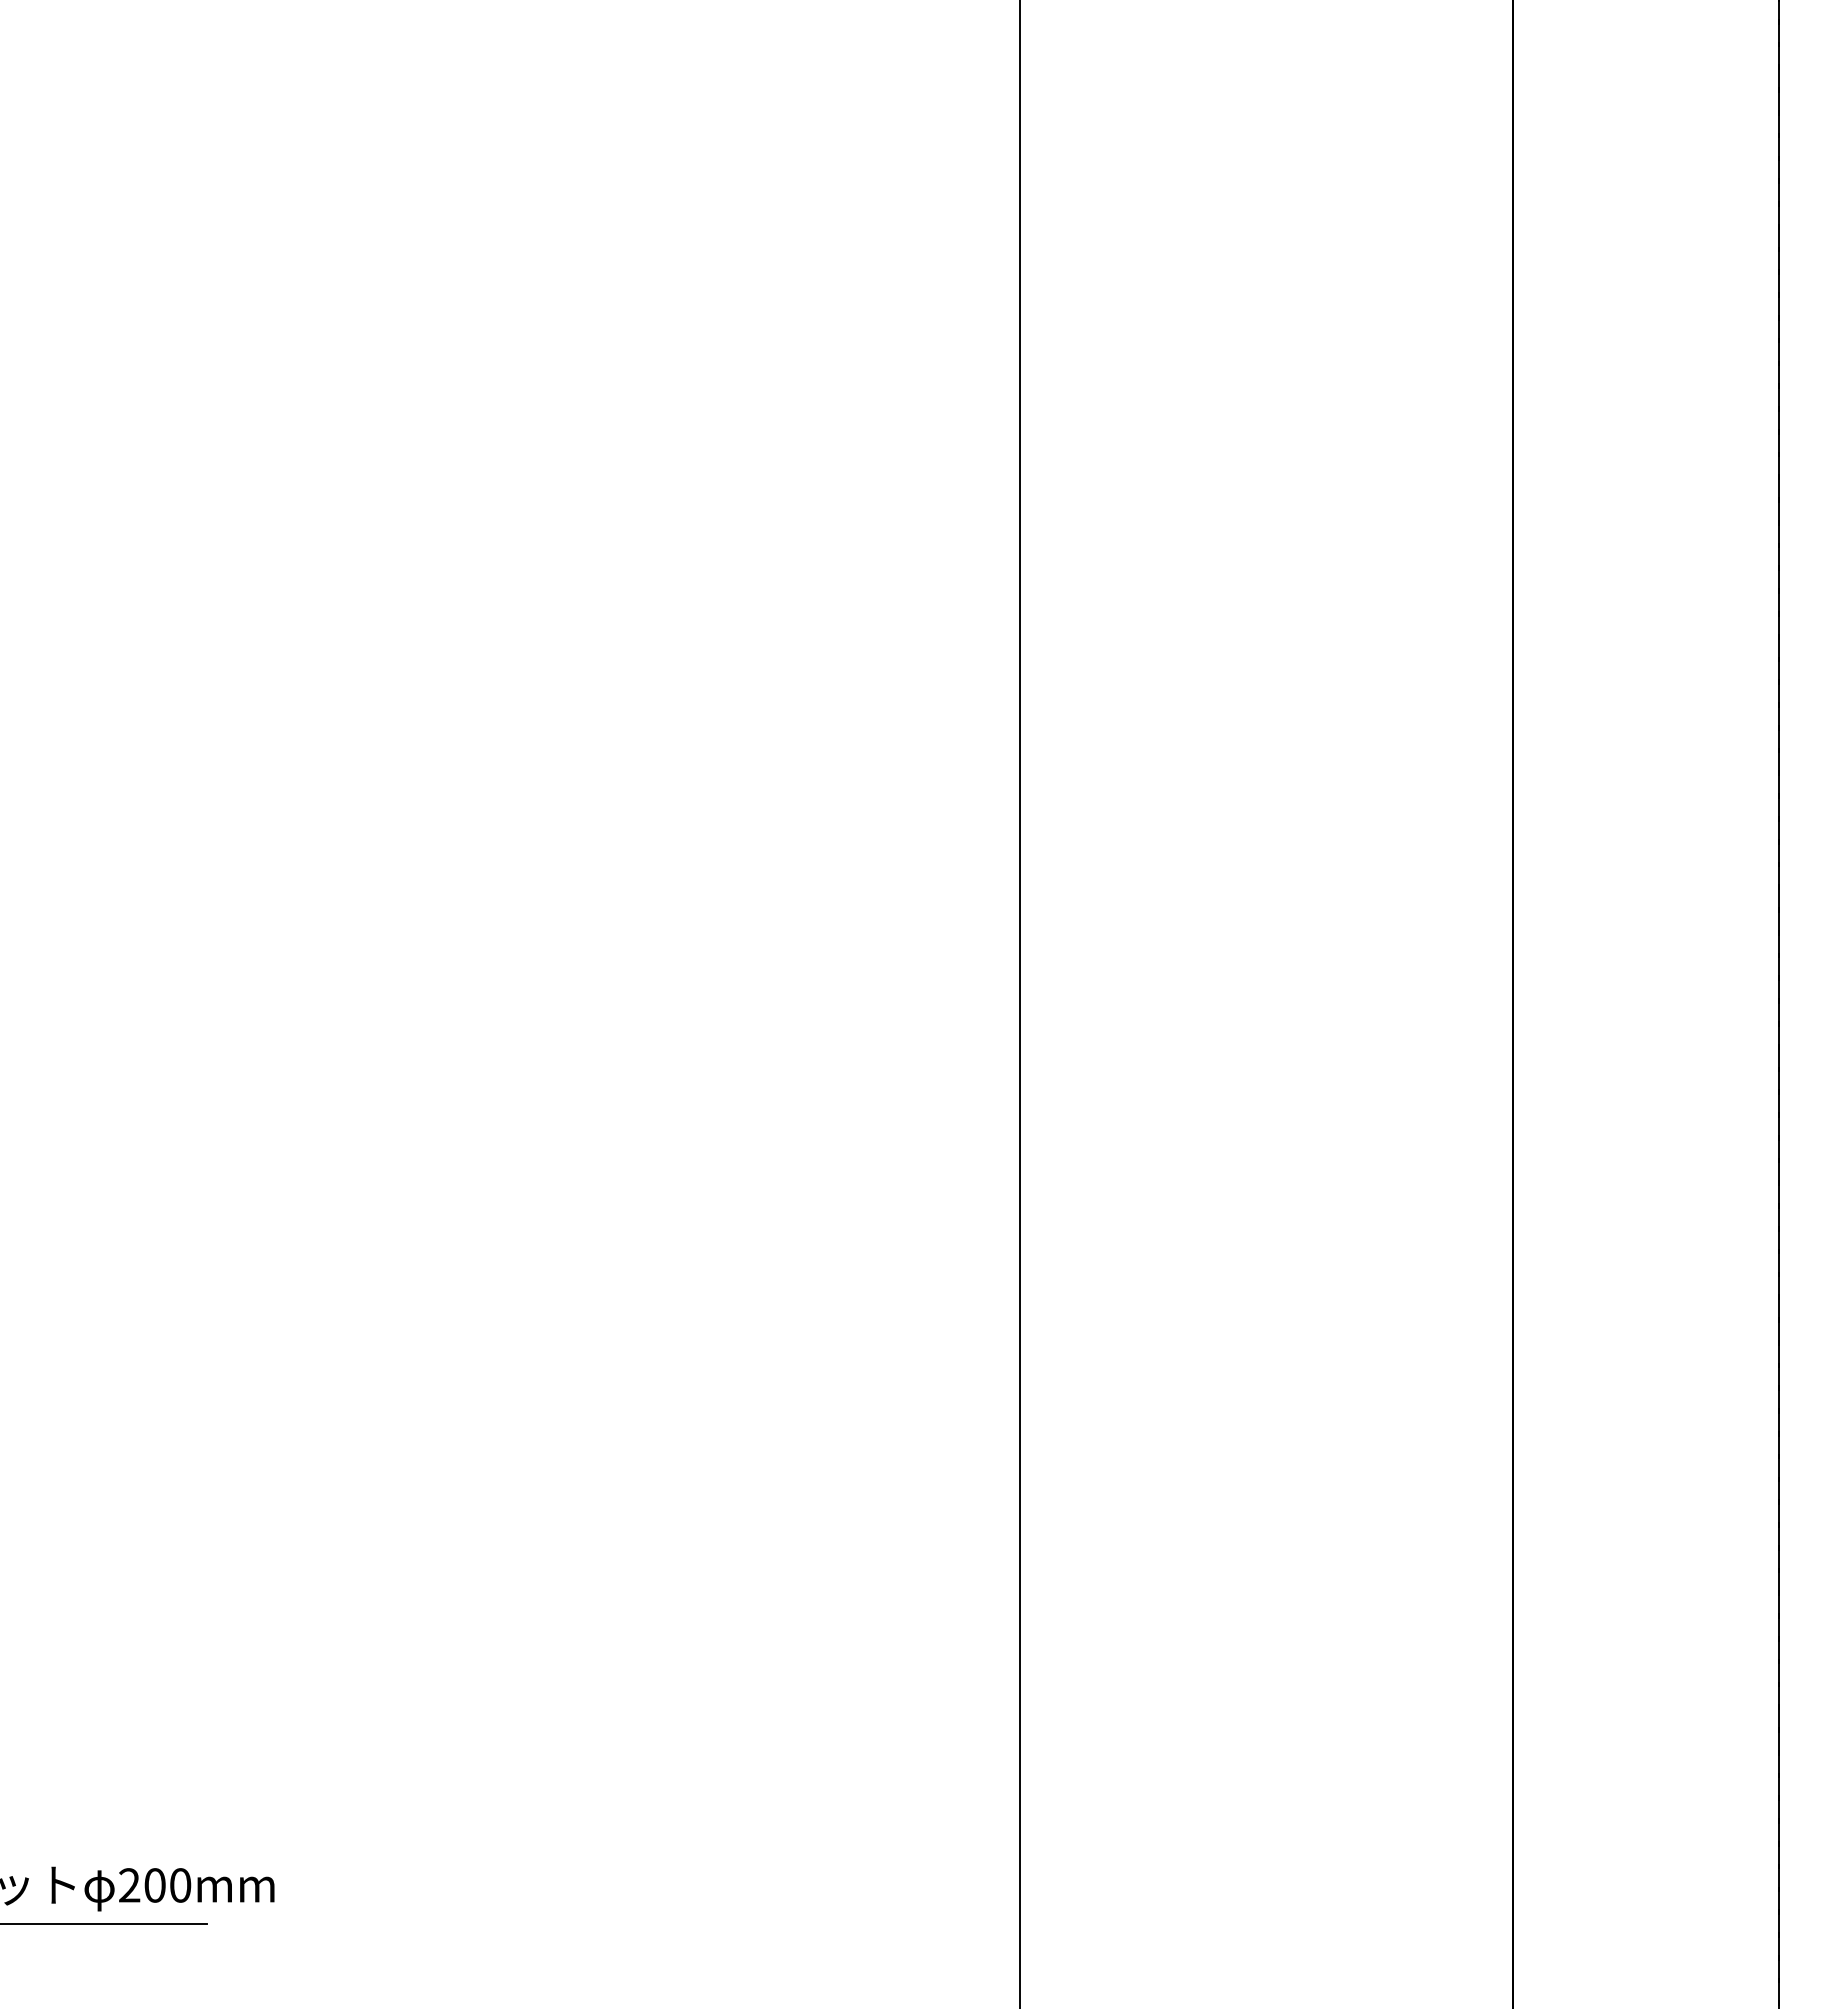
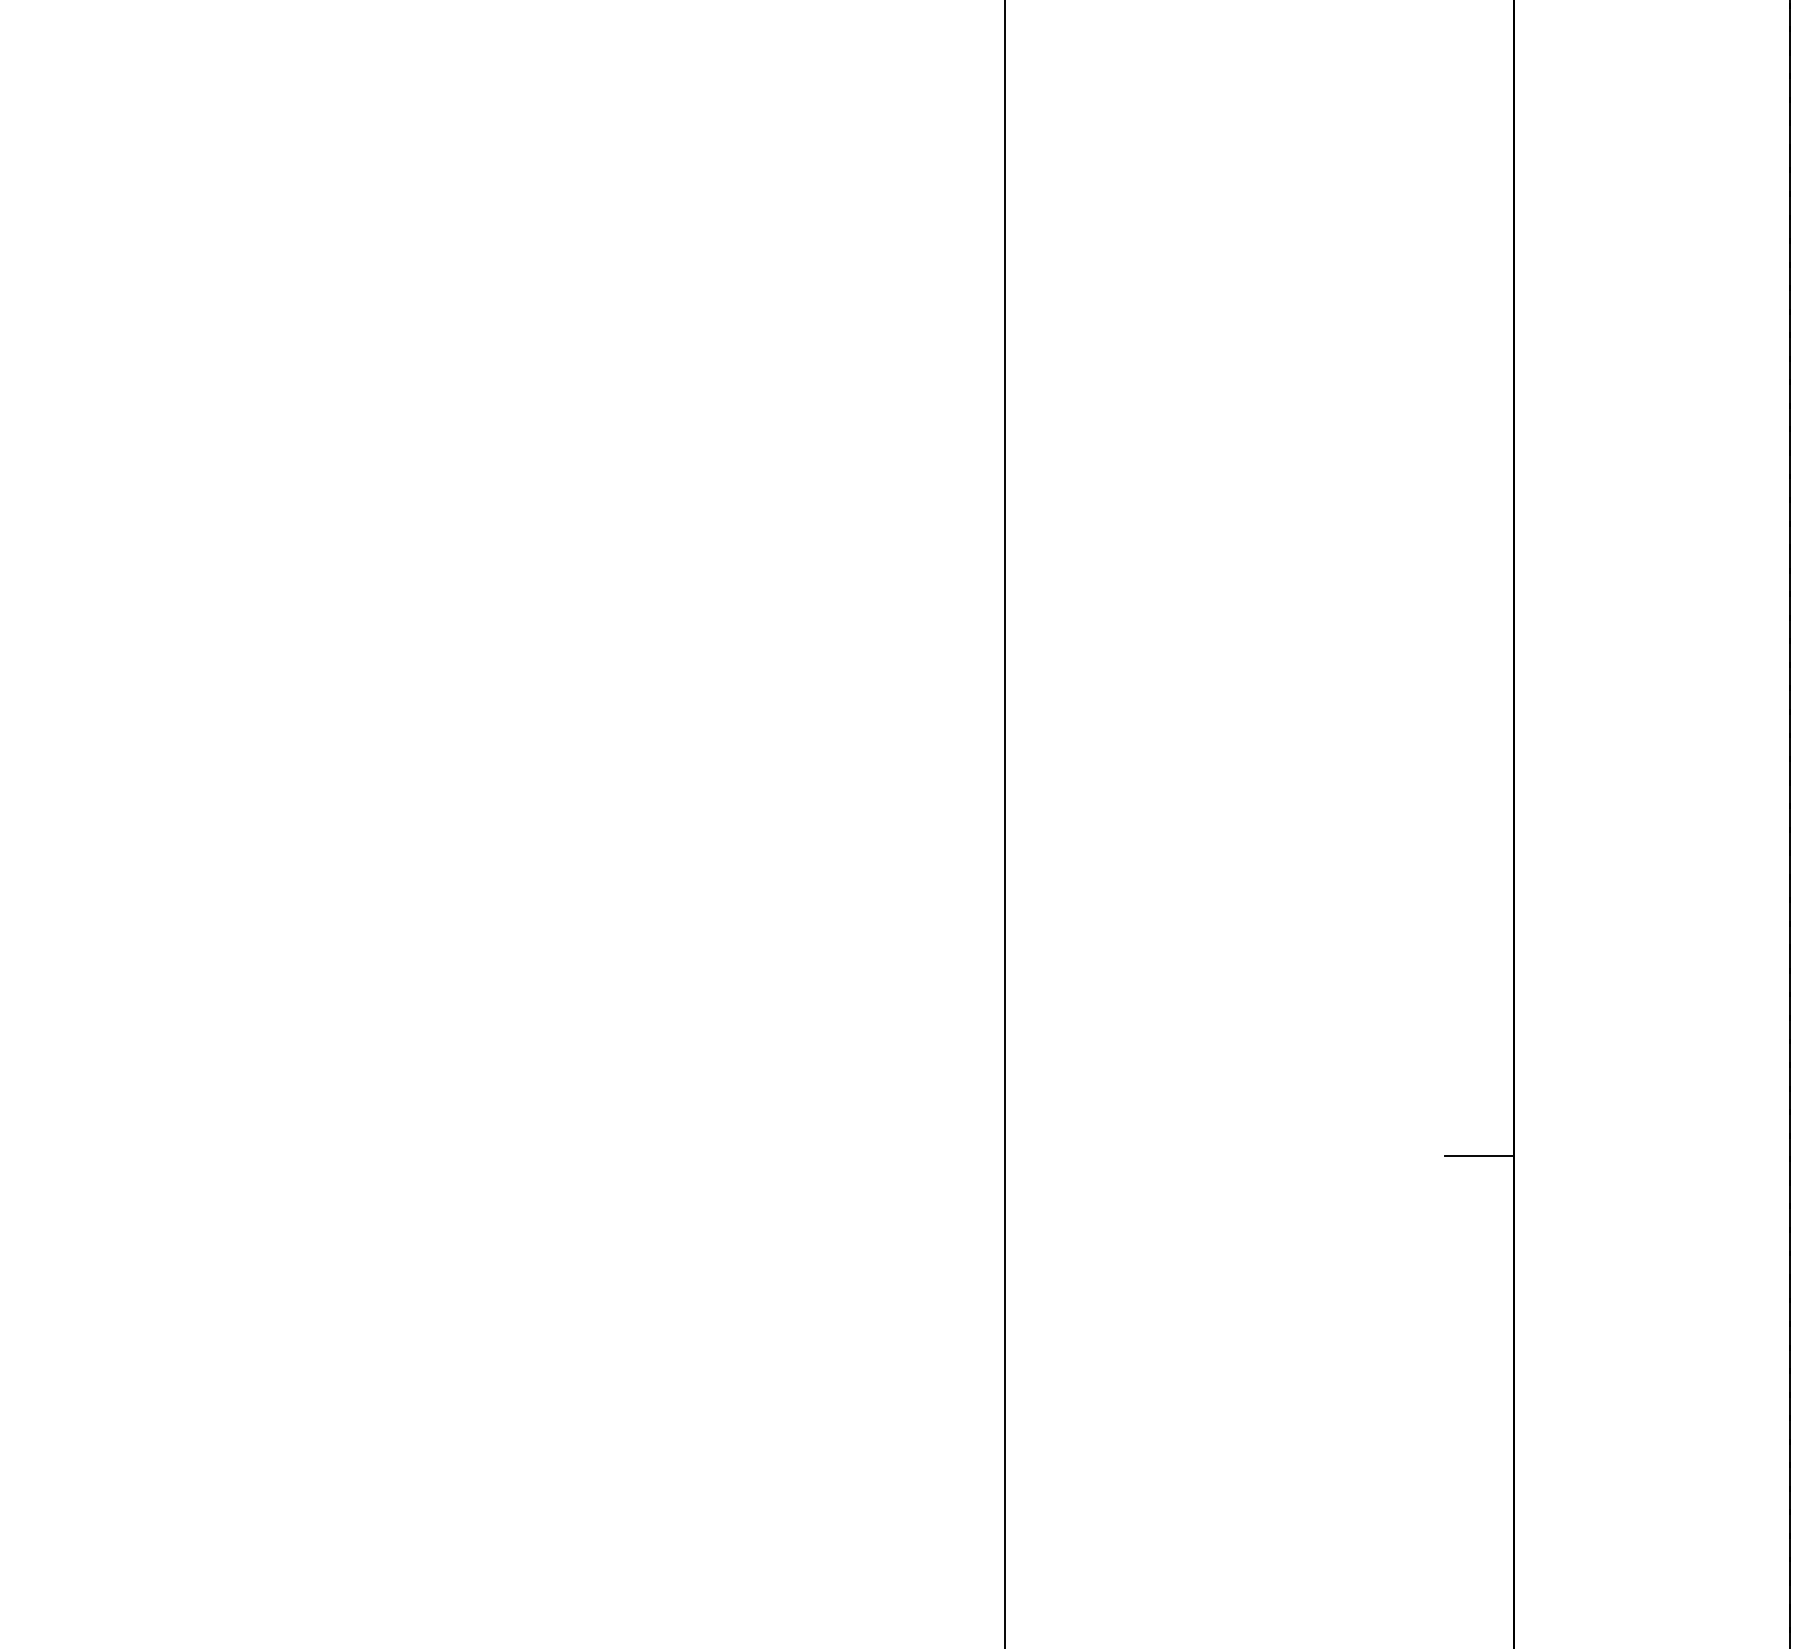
line: (1478, 1293) -> (1479, 1155), added

